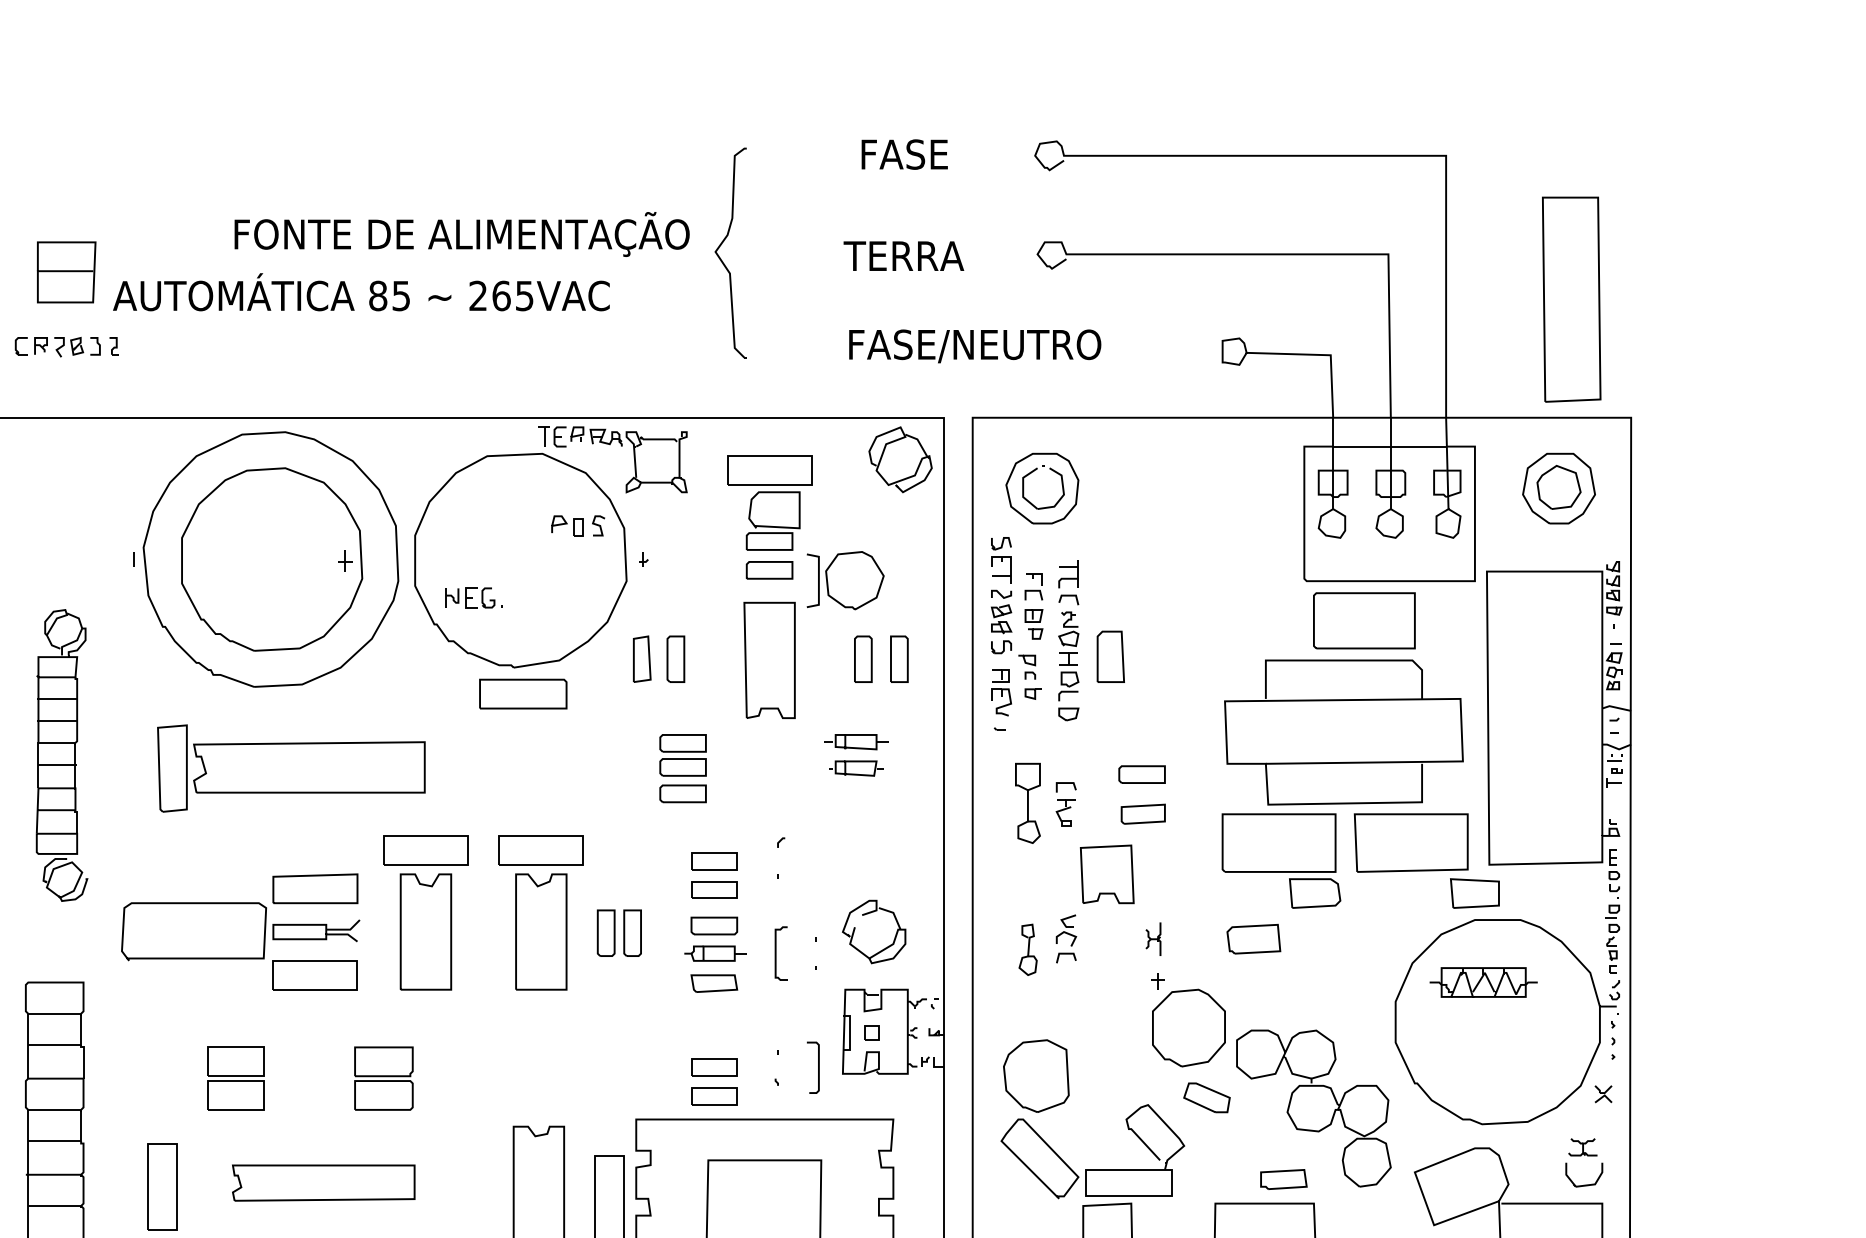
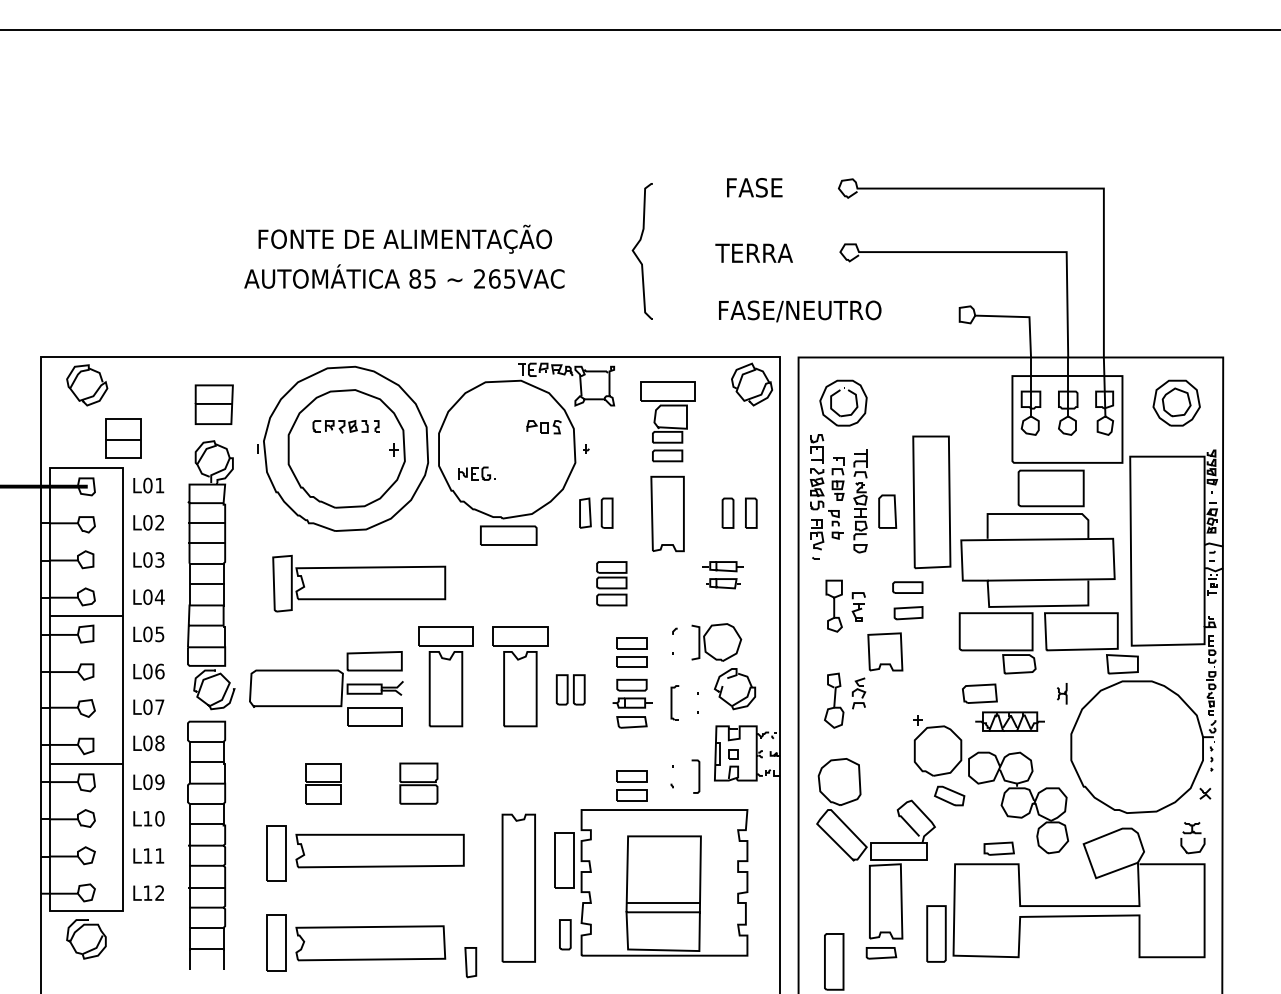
text: (460, 233) -> (404, 238), moved
curve: (65, 272) -> (213, 404), moved
part: (1571, 299) -> (931, 502), moved
part: (65, 346) -> (345, 426), moved
part: (845, 580) -> (716, 642), moved
part: (62, 755) -> (211, 575), size x1.43
part: (1154, 938) -> (1062, 693), moved
part: (1028, 949) -> (834, 700), size x1.67
part: (1482, 982) -> (1009, 721), moved
part: (322, 1182) -> (379, 850), size x1.43

